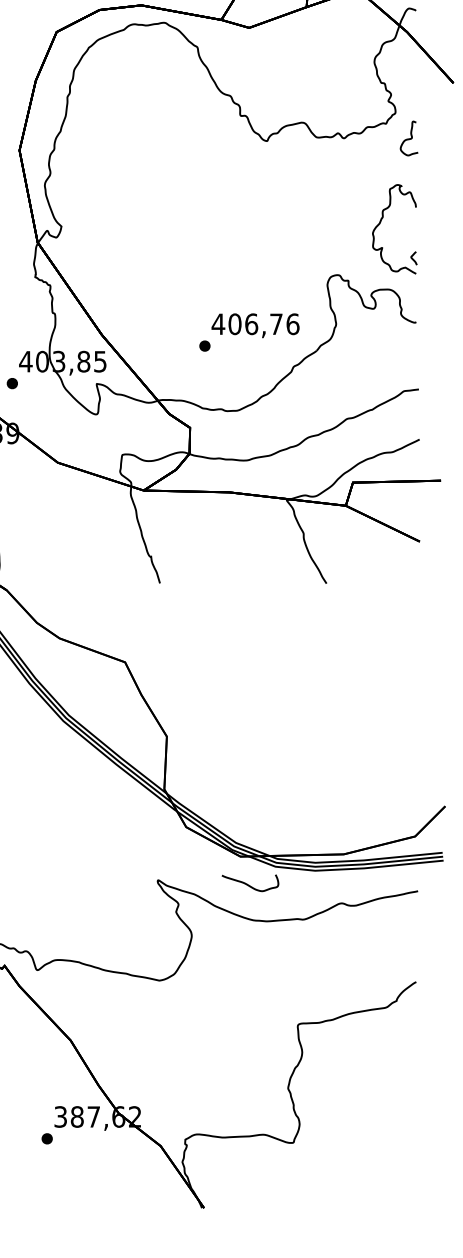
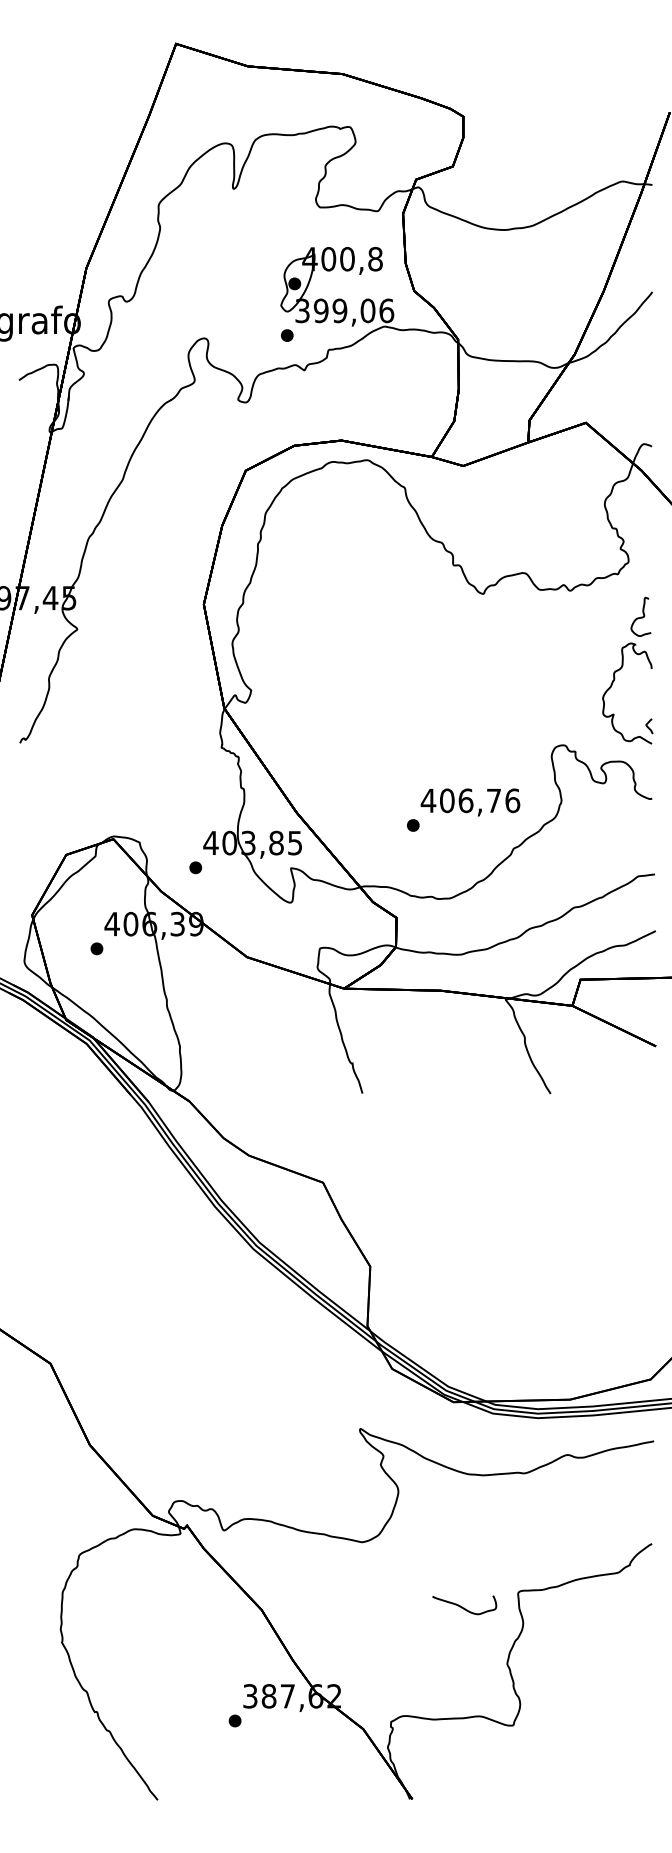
curve: (409, 138) -> (641, 616), moved
part: (250, 883) -> (464, 1605), moved

